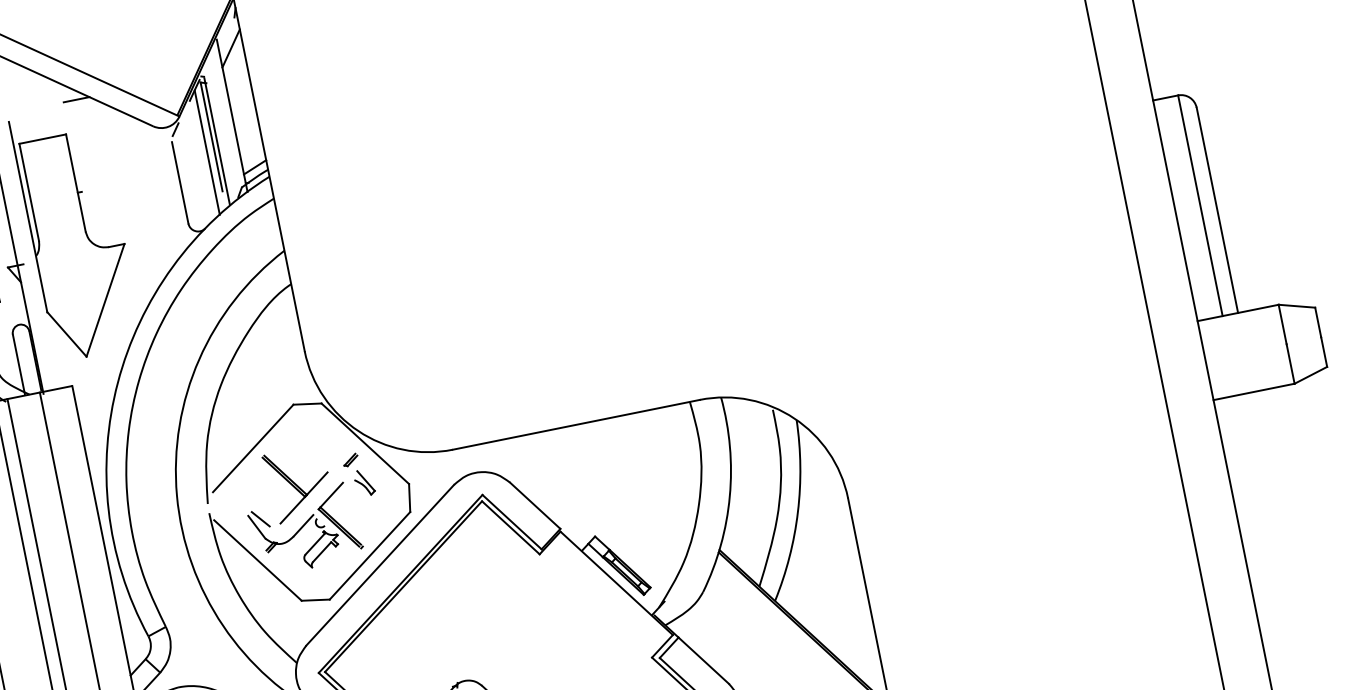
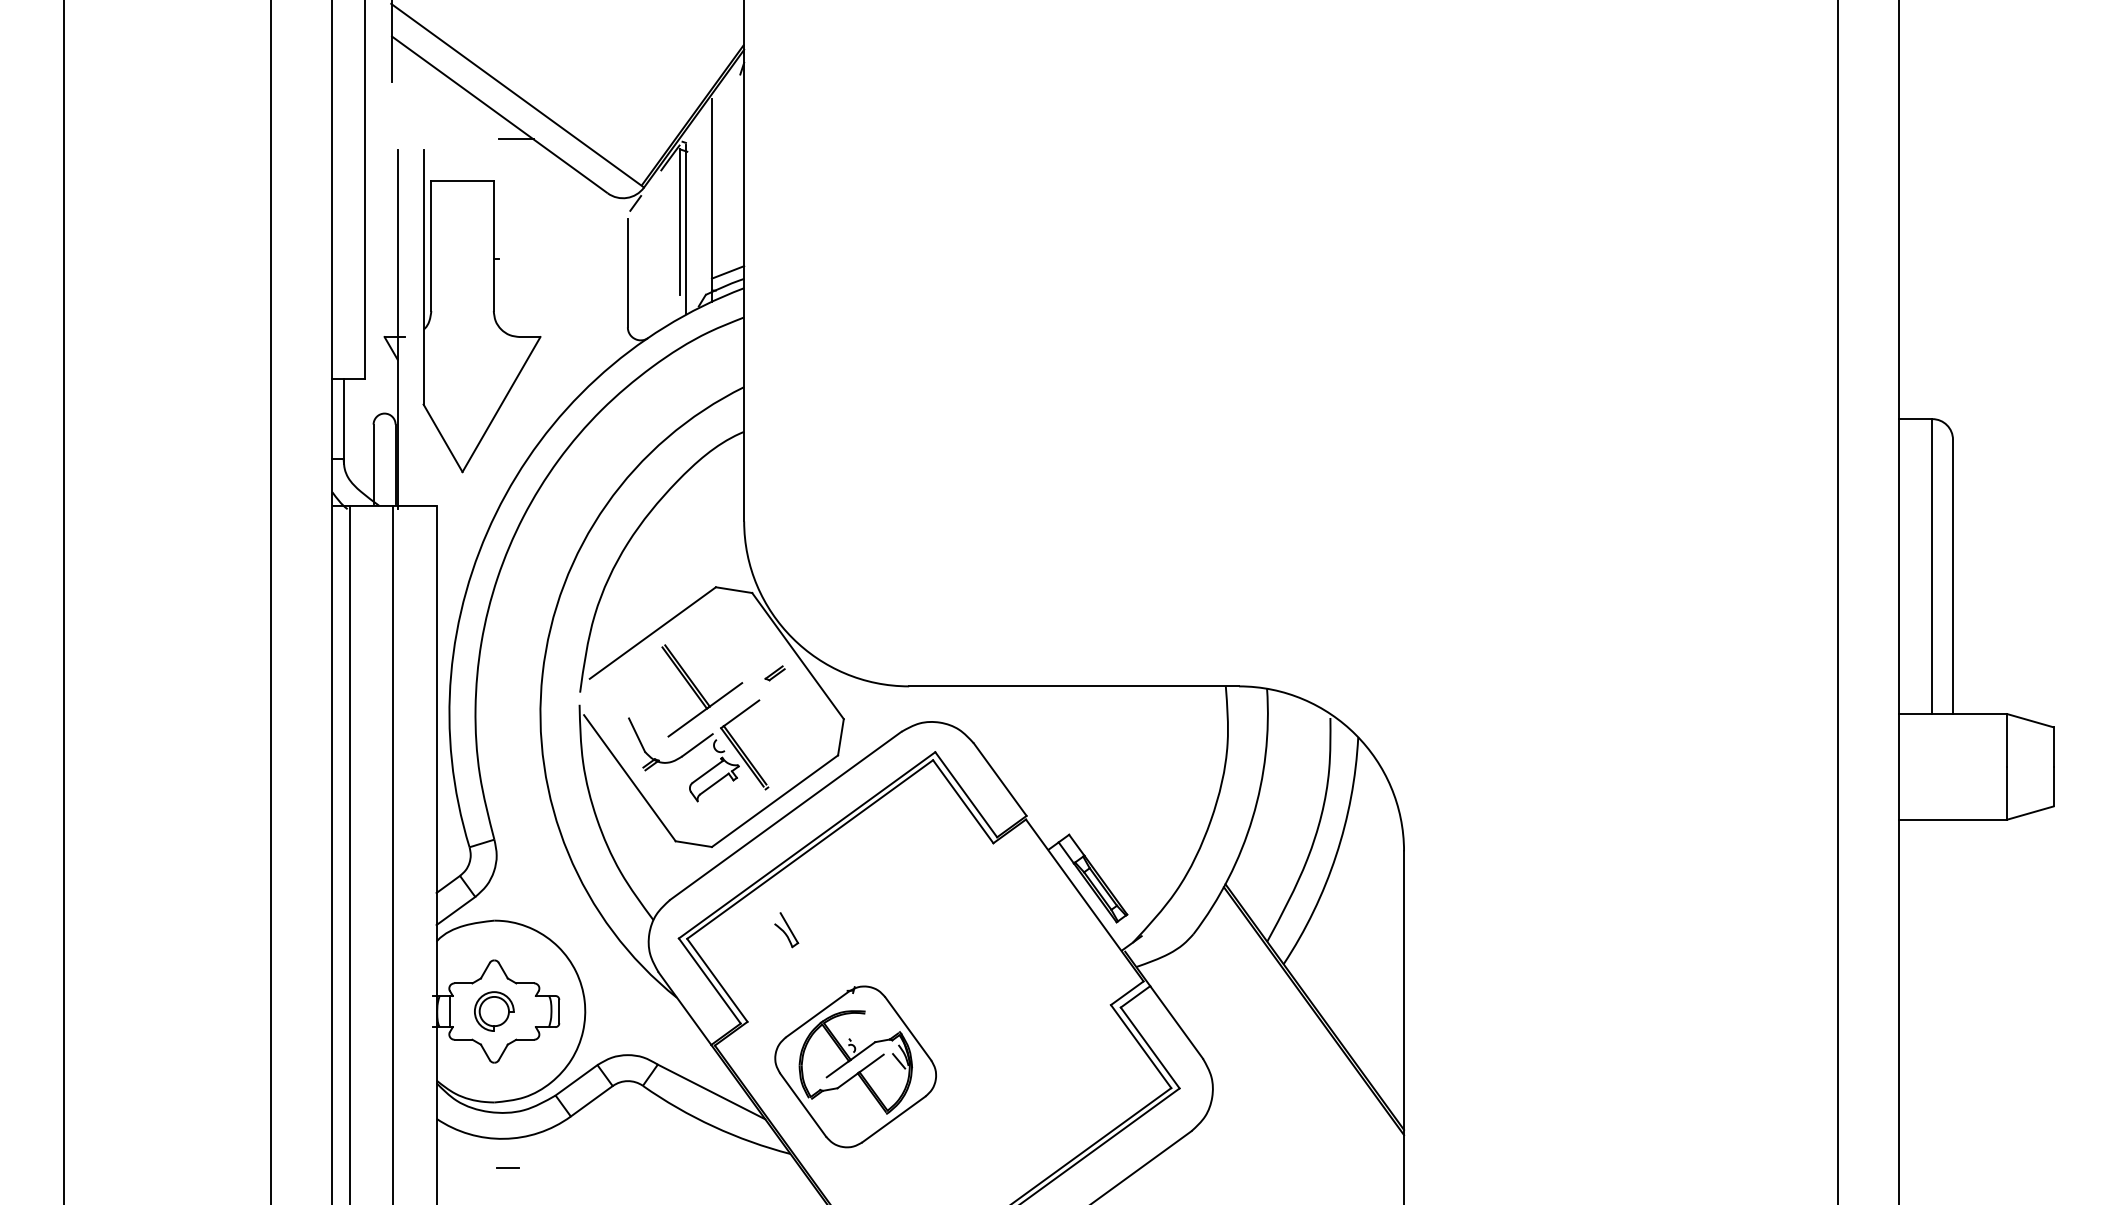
line: (230, 48) -> (727, 113), removed
line: (207, 152) -> (670, 241), removed
part: (364, 483) -> (786, 930), moved
line: (260, 519) -> (643, 725), removed

